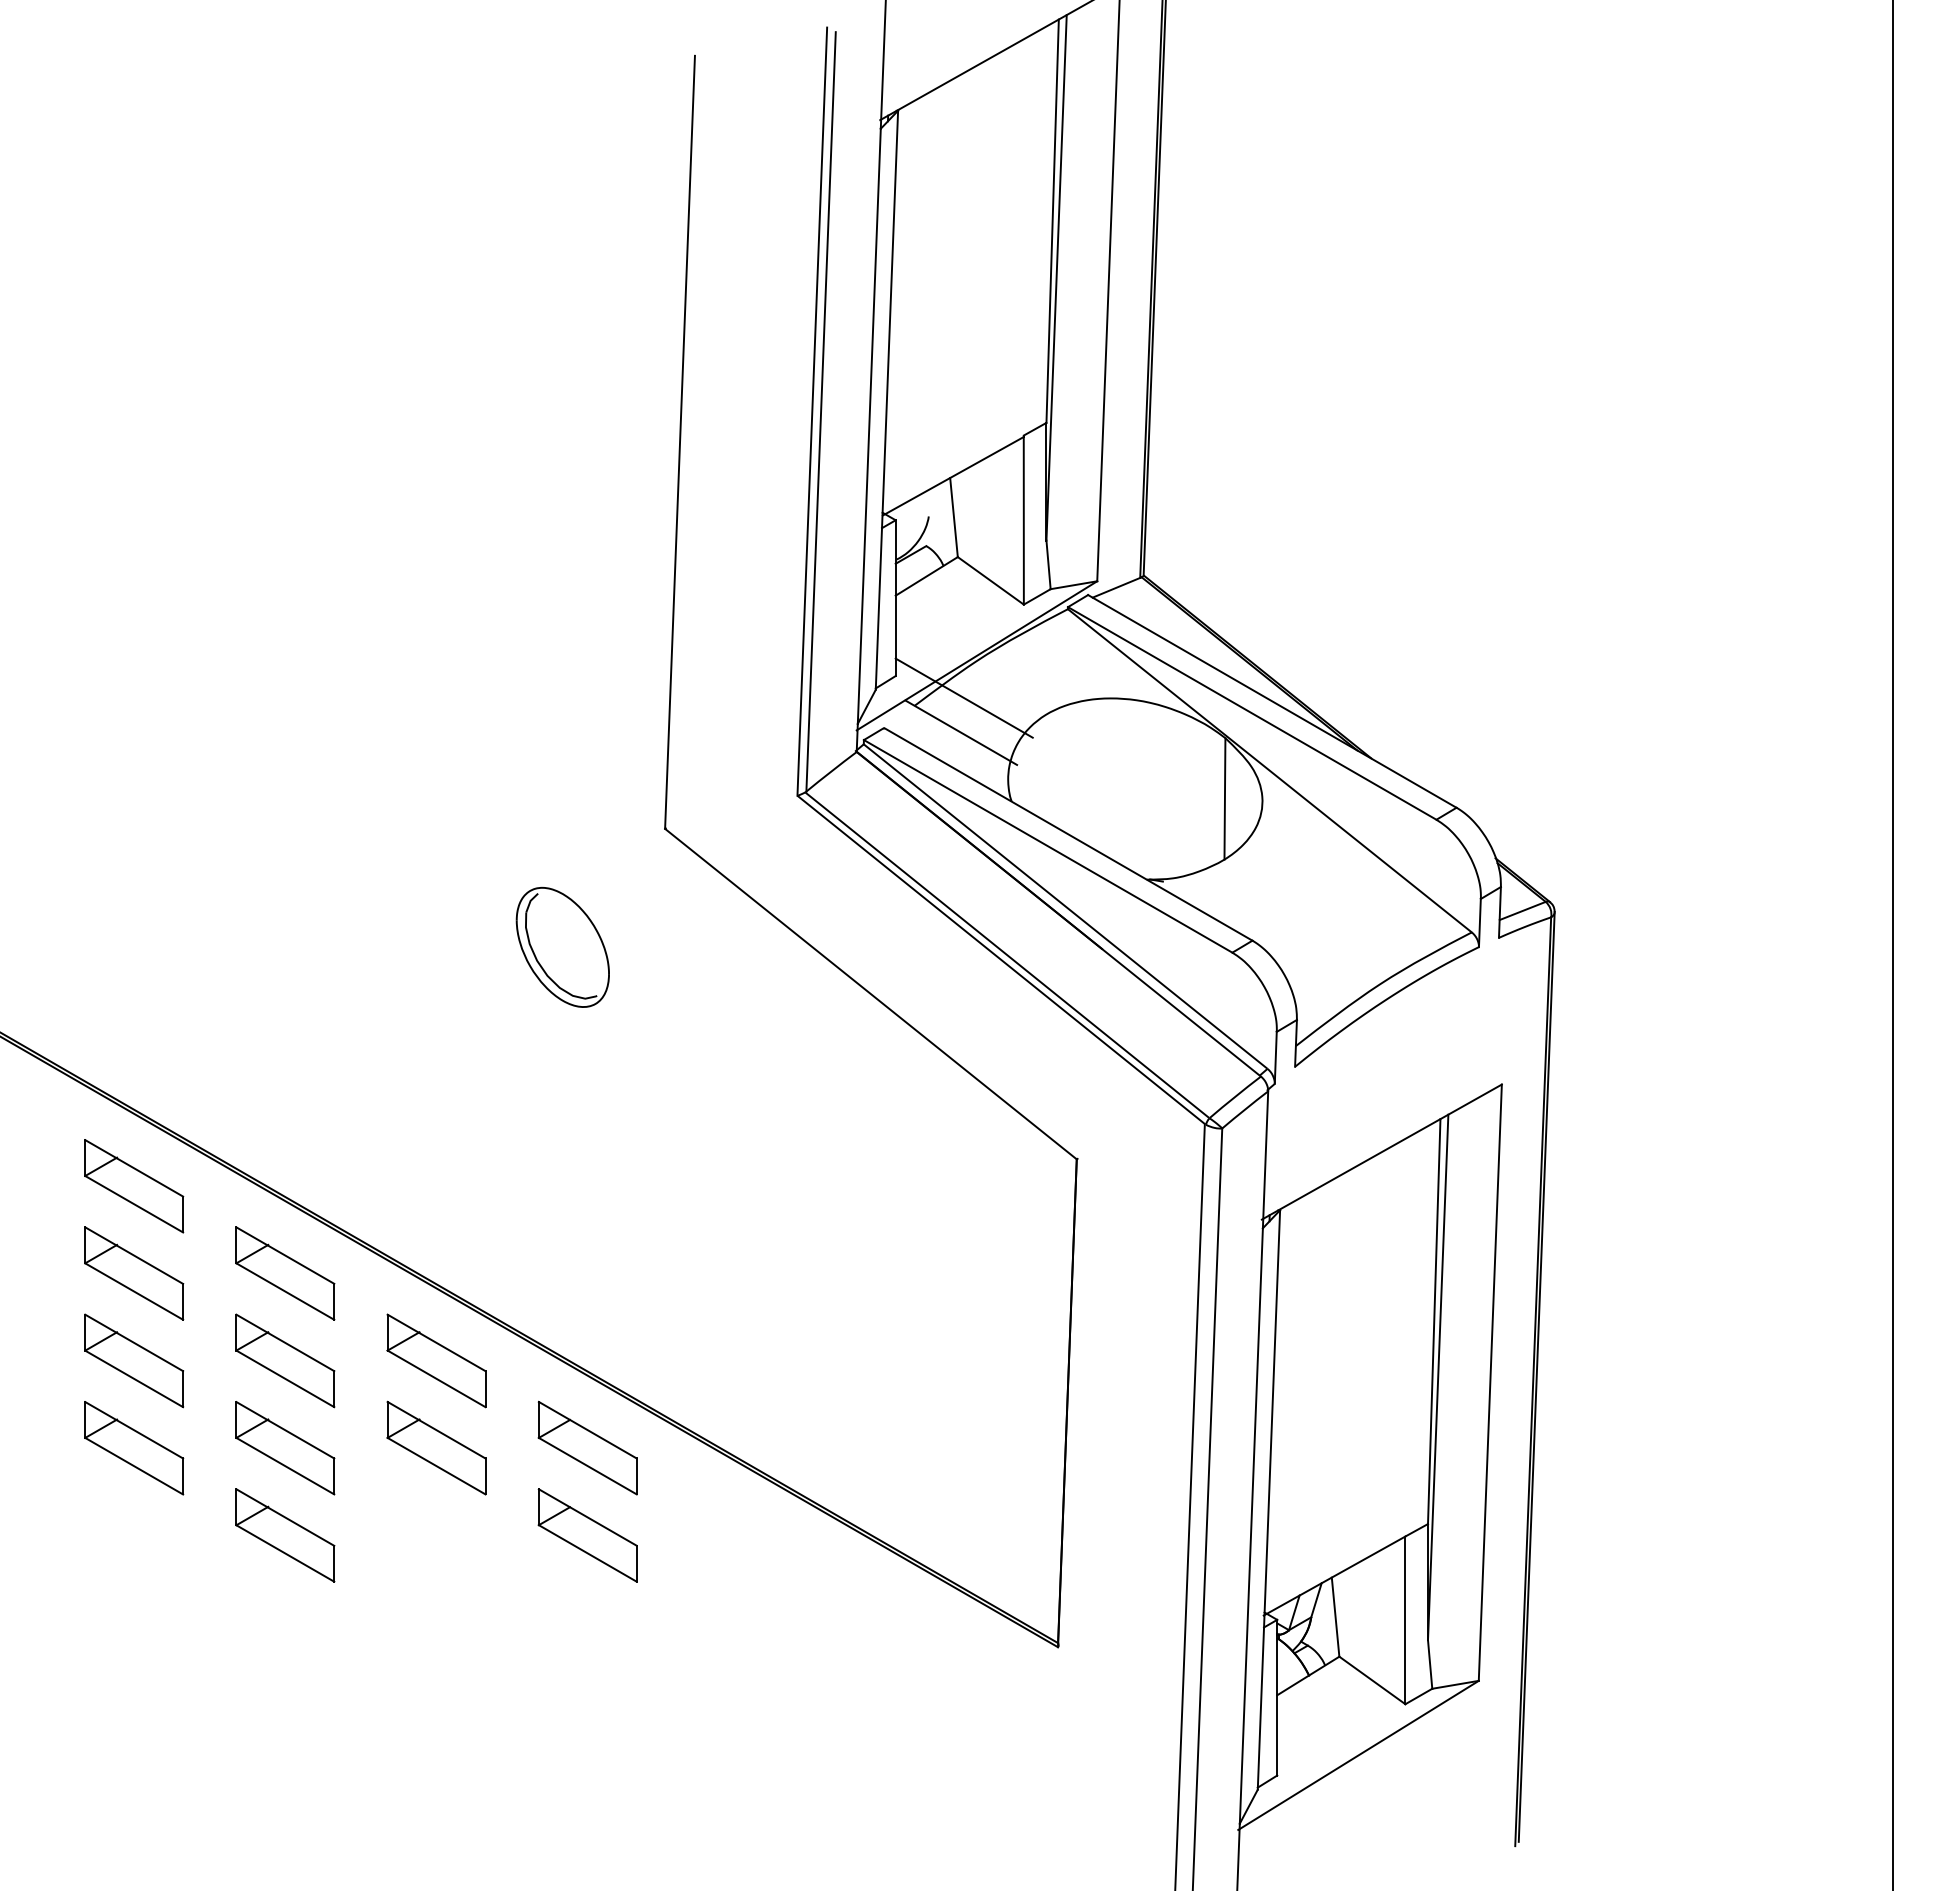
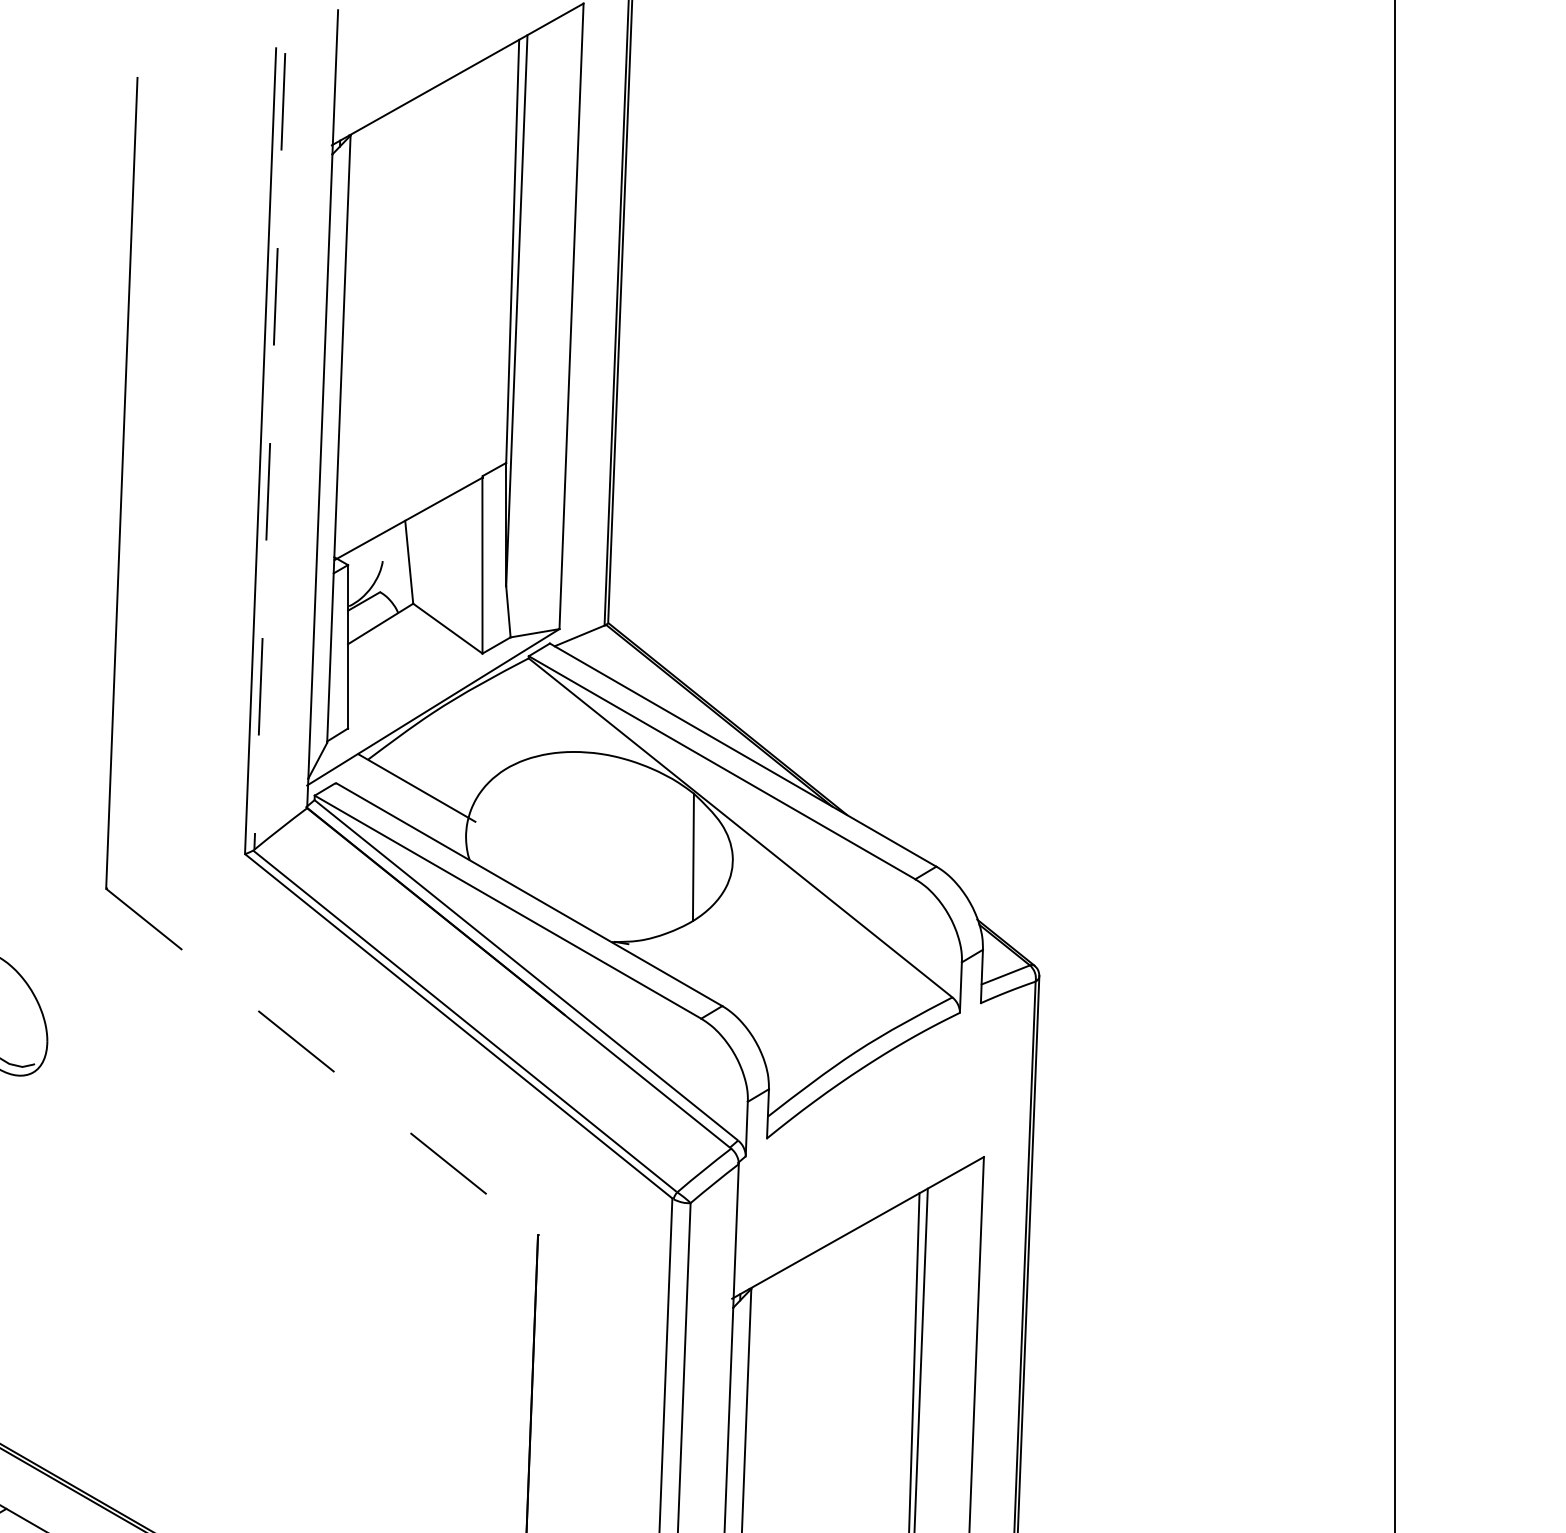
line: (821, 412) -> (270, 452), solid -> dashed
line: (963, 697) -> (419, 751), removed
line: (870, 994) -> (321, 1062), solid -> dashed

